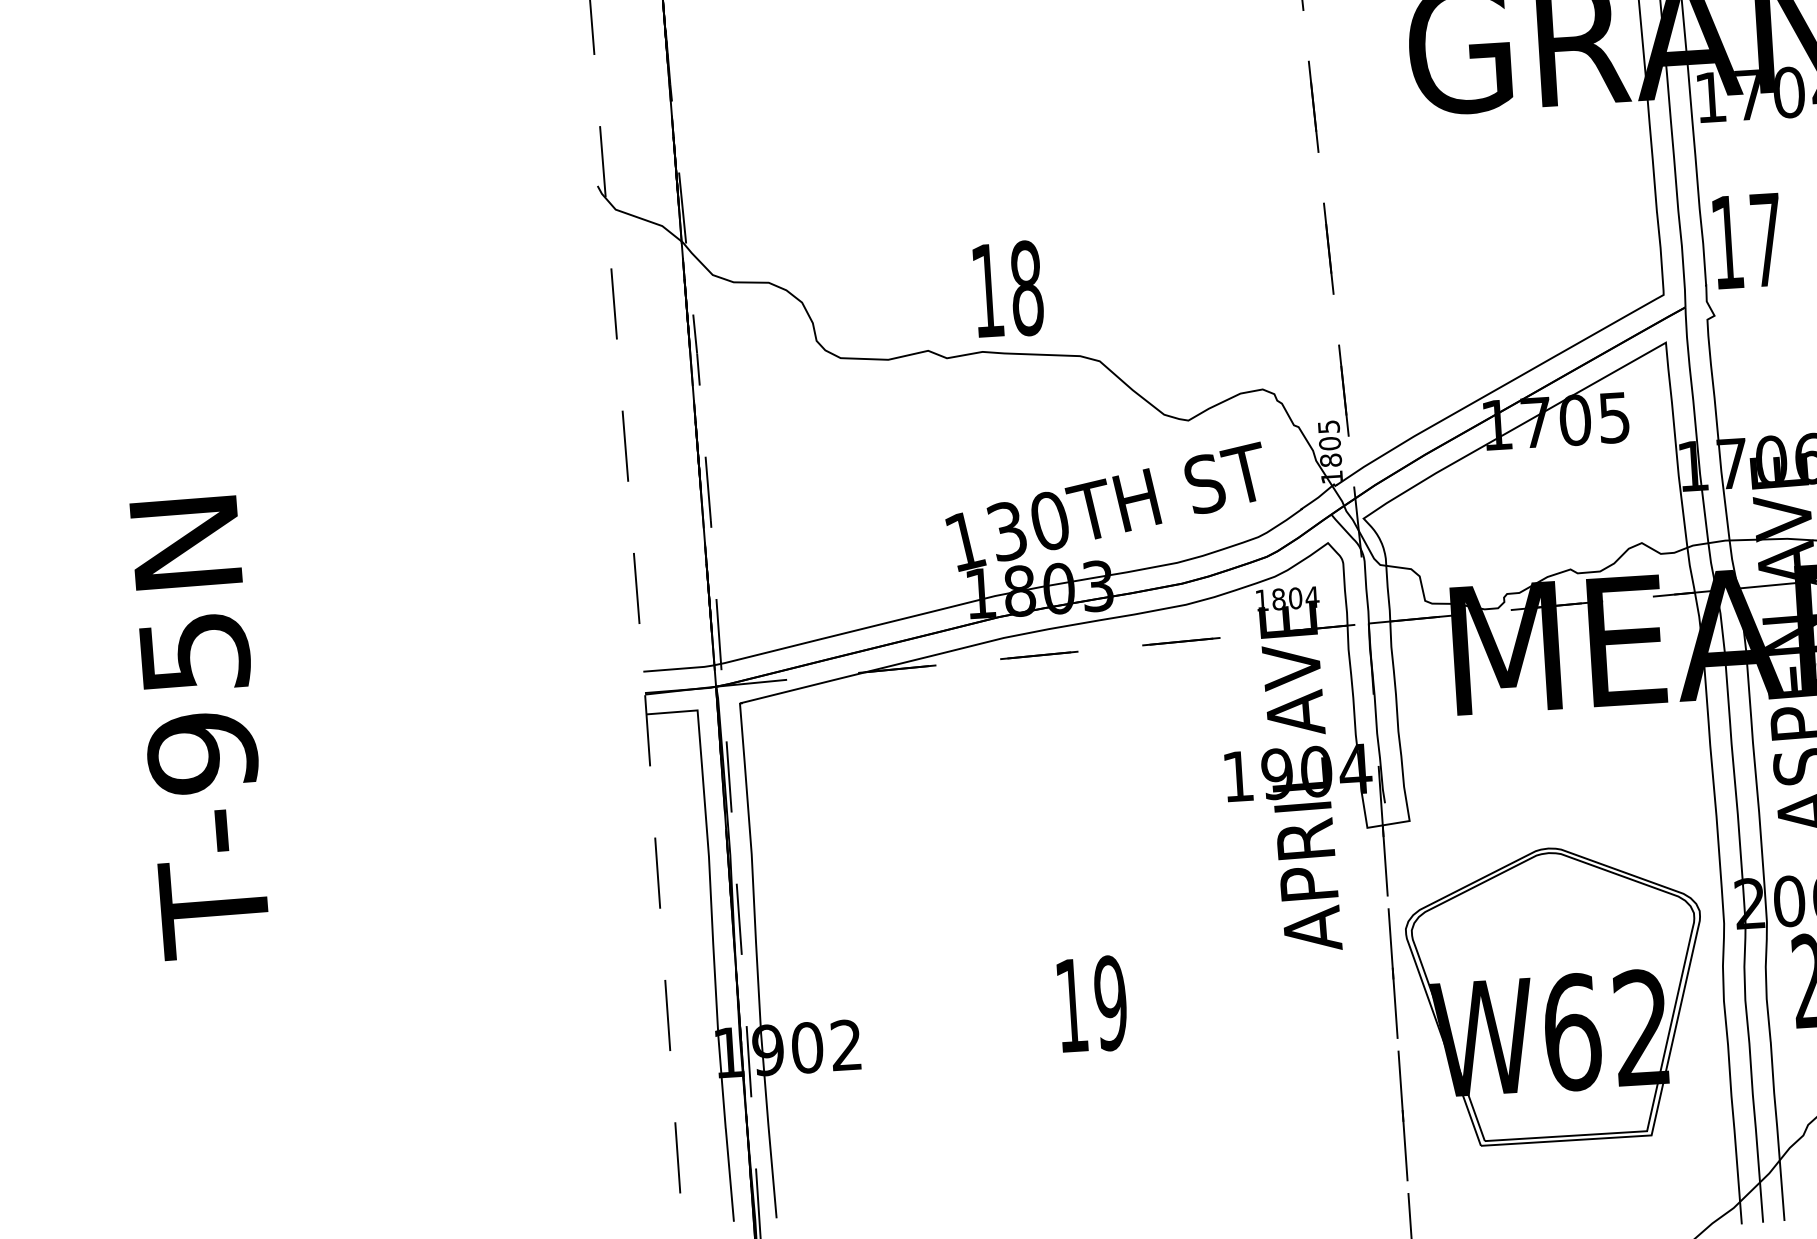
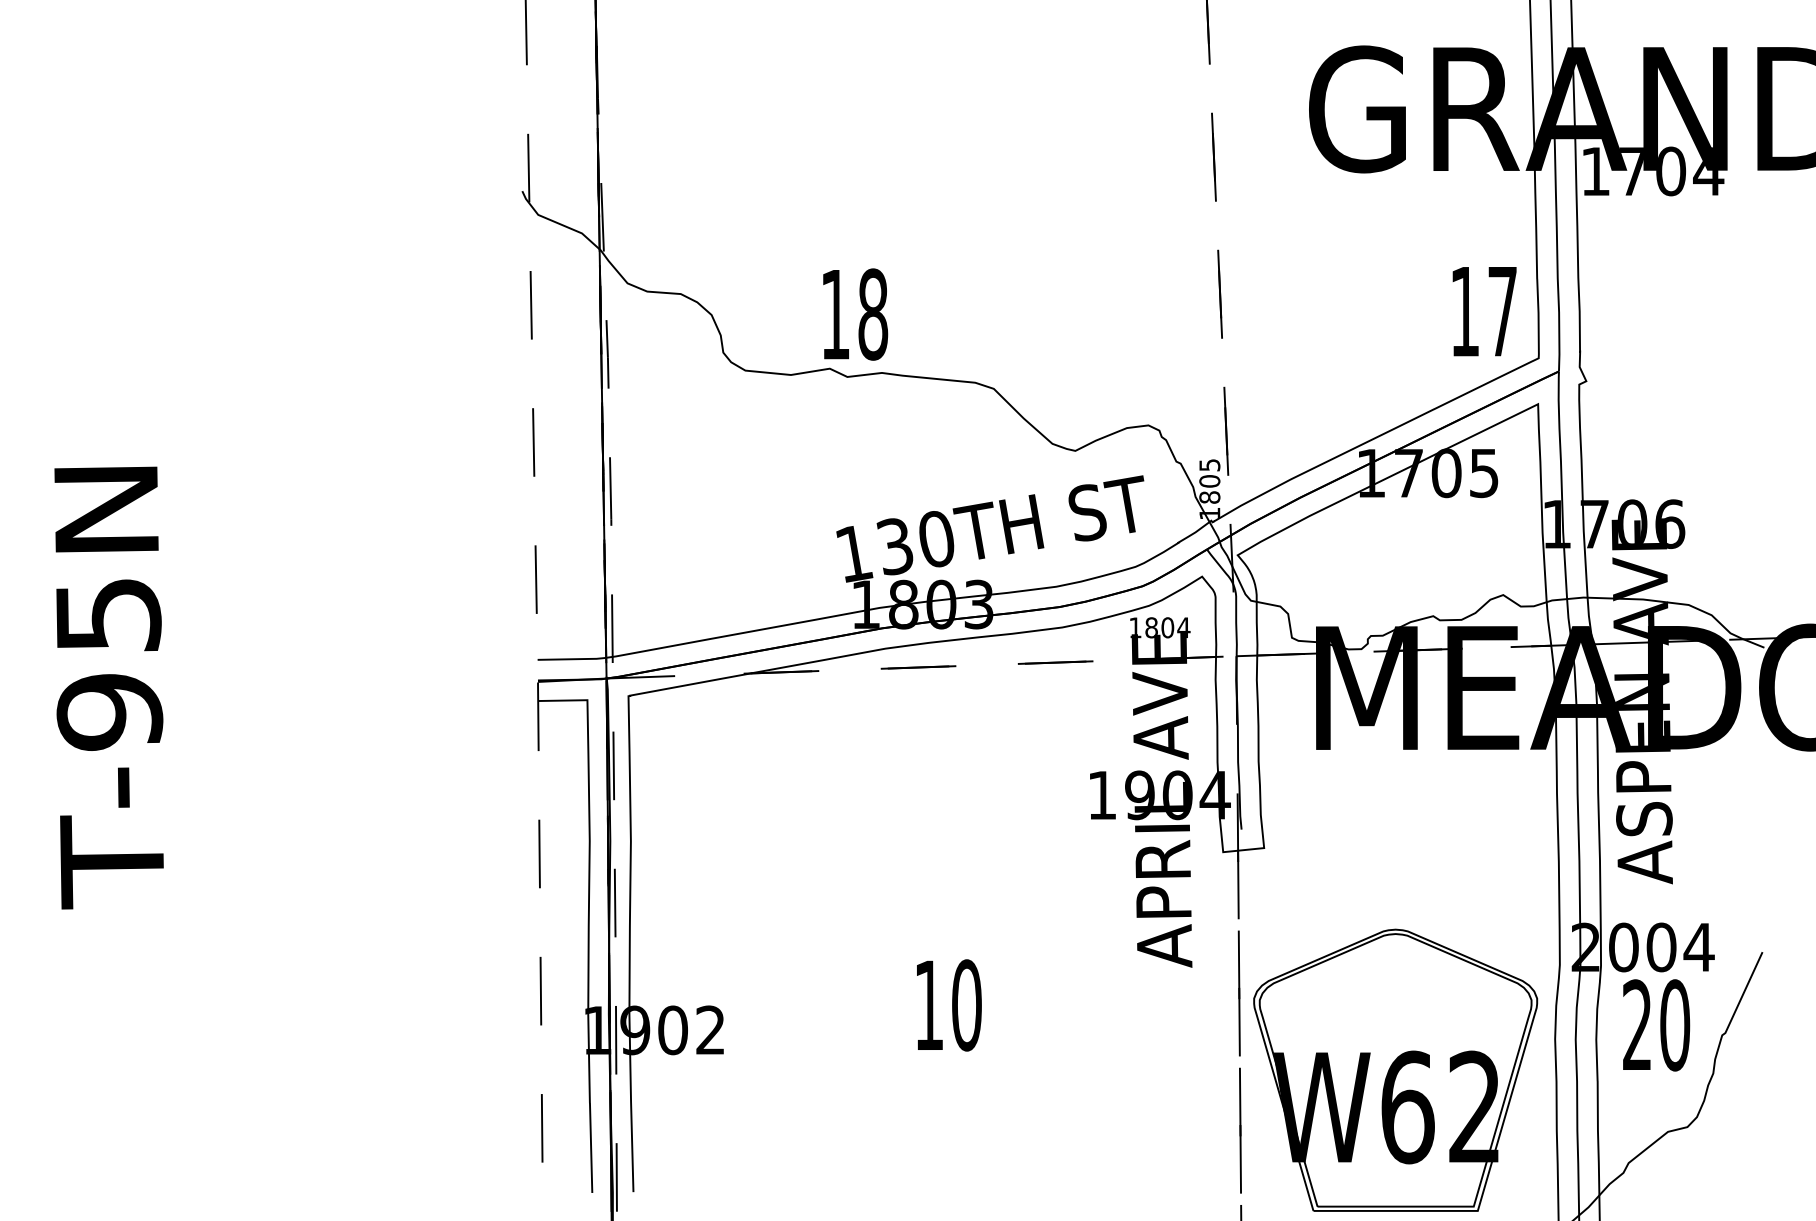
text: (1747, 241) -> (1484, 311), moved
text: (1008, 289) -> (855, 314), moved
part: (1557, 993) -> (1395, 1069), moved
text: (1110, 1003) -> (966, 1005), 19 -> 10

